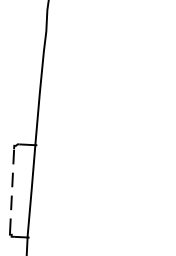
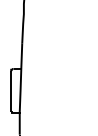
line: (12, 191) -> (11, 91), dashed -> solid

